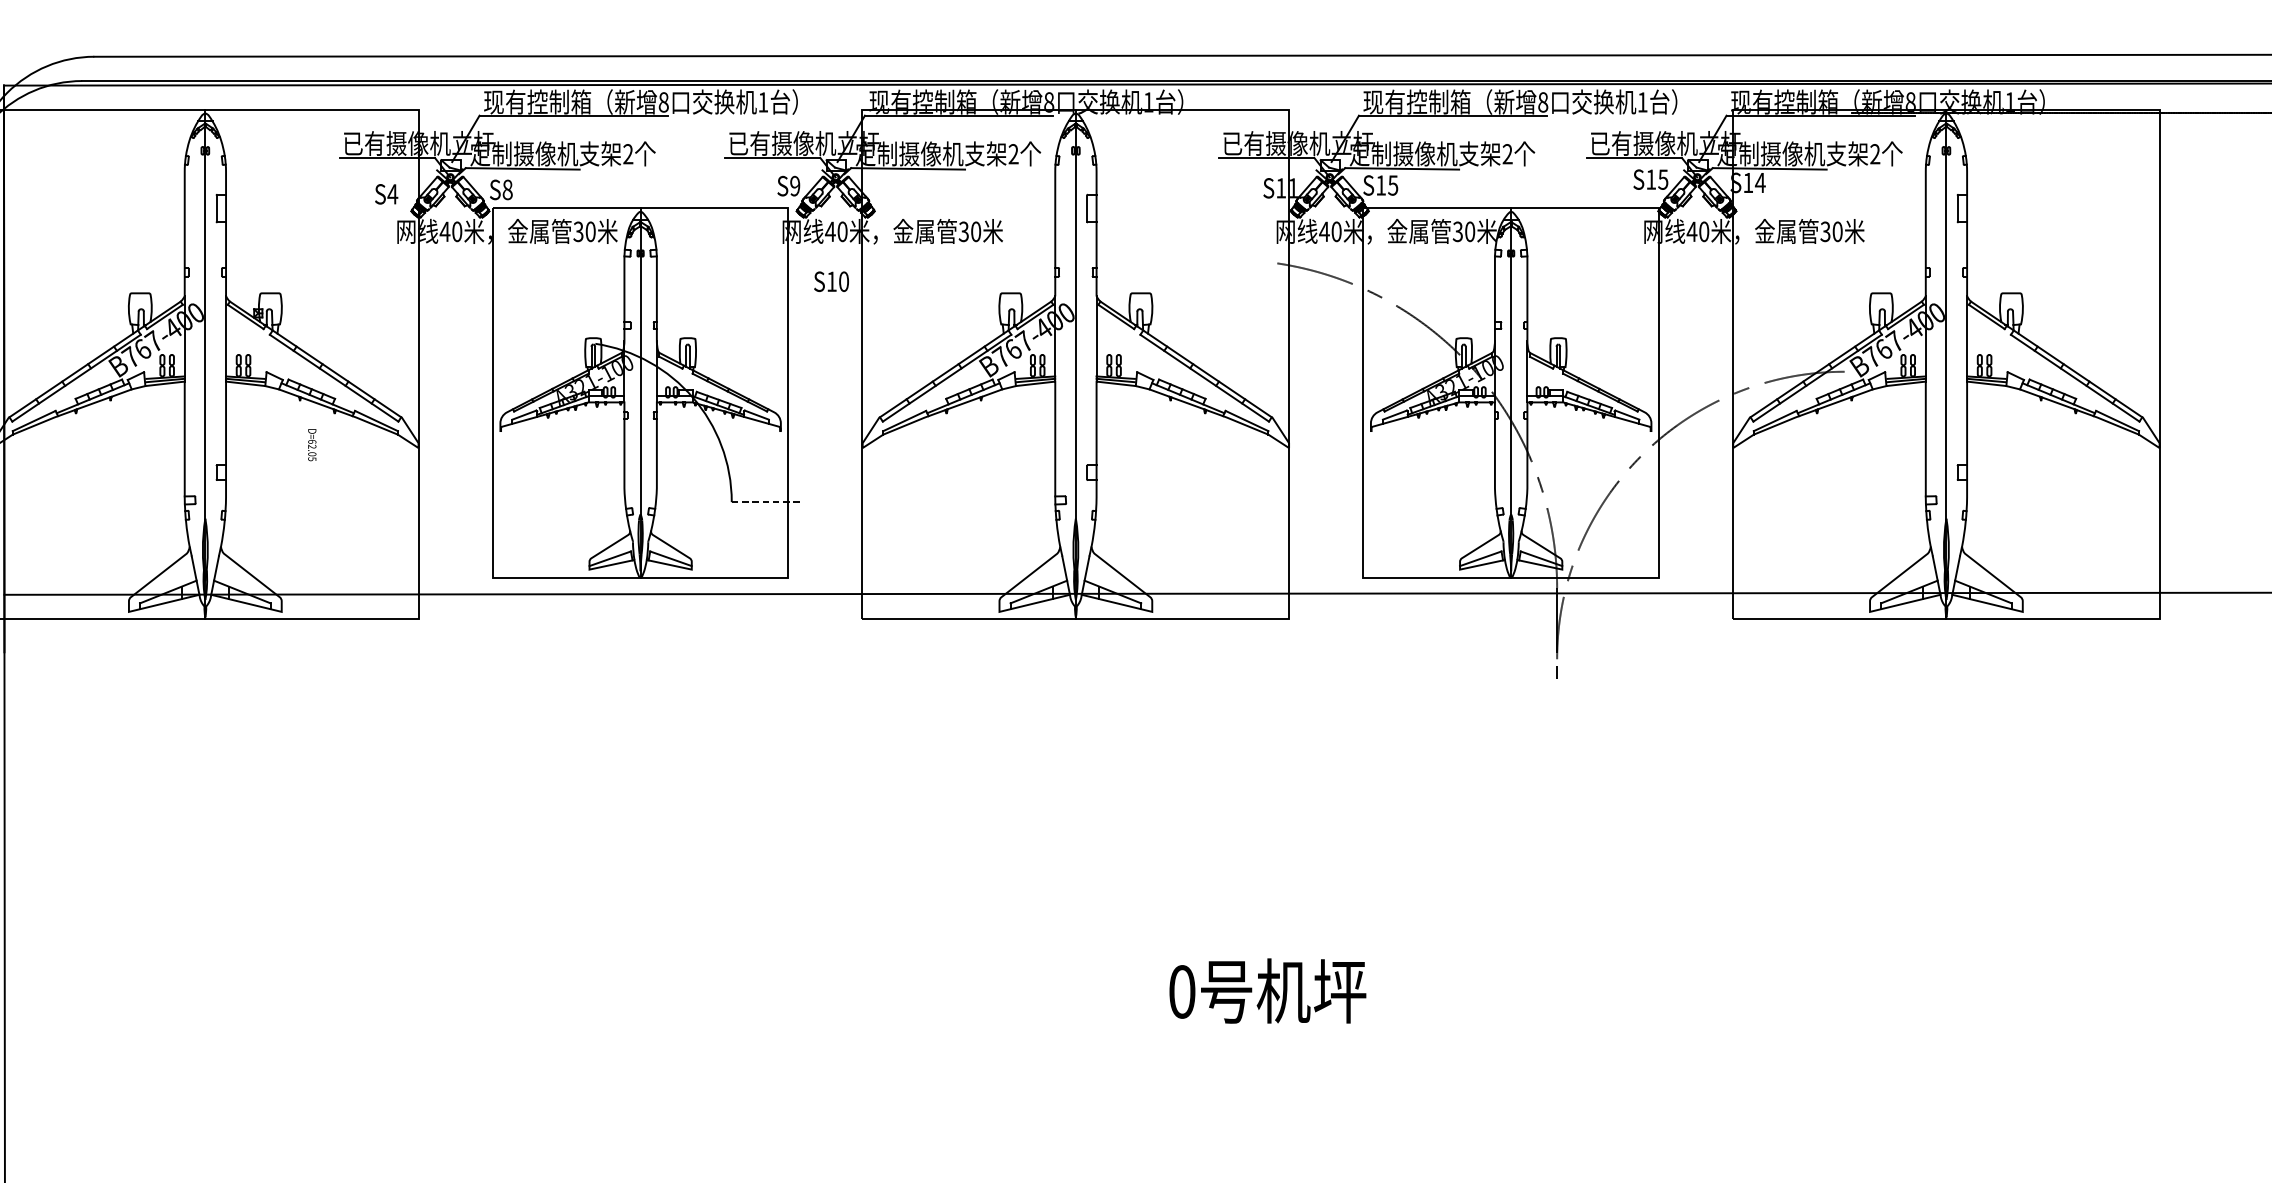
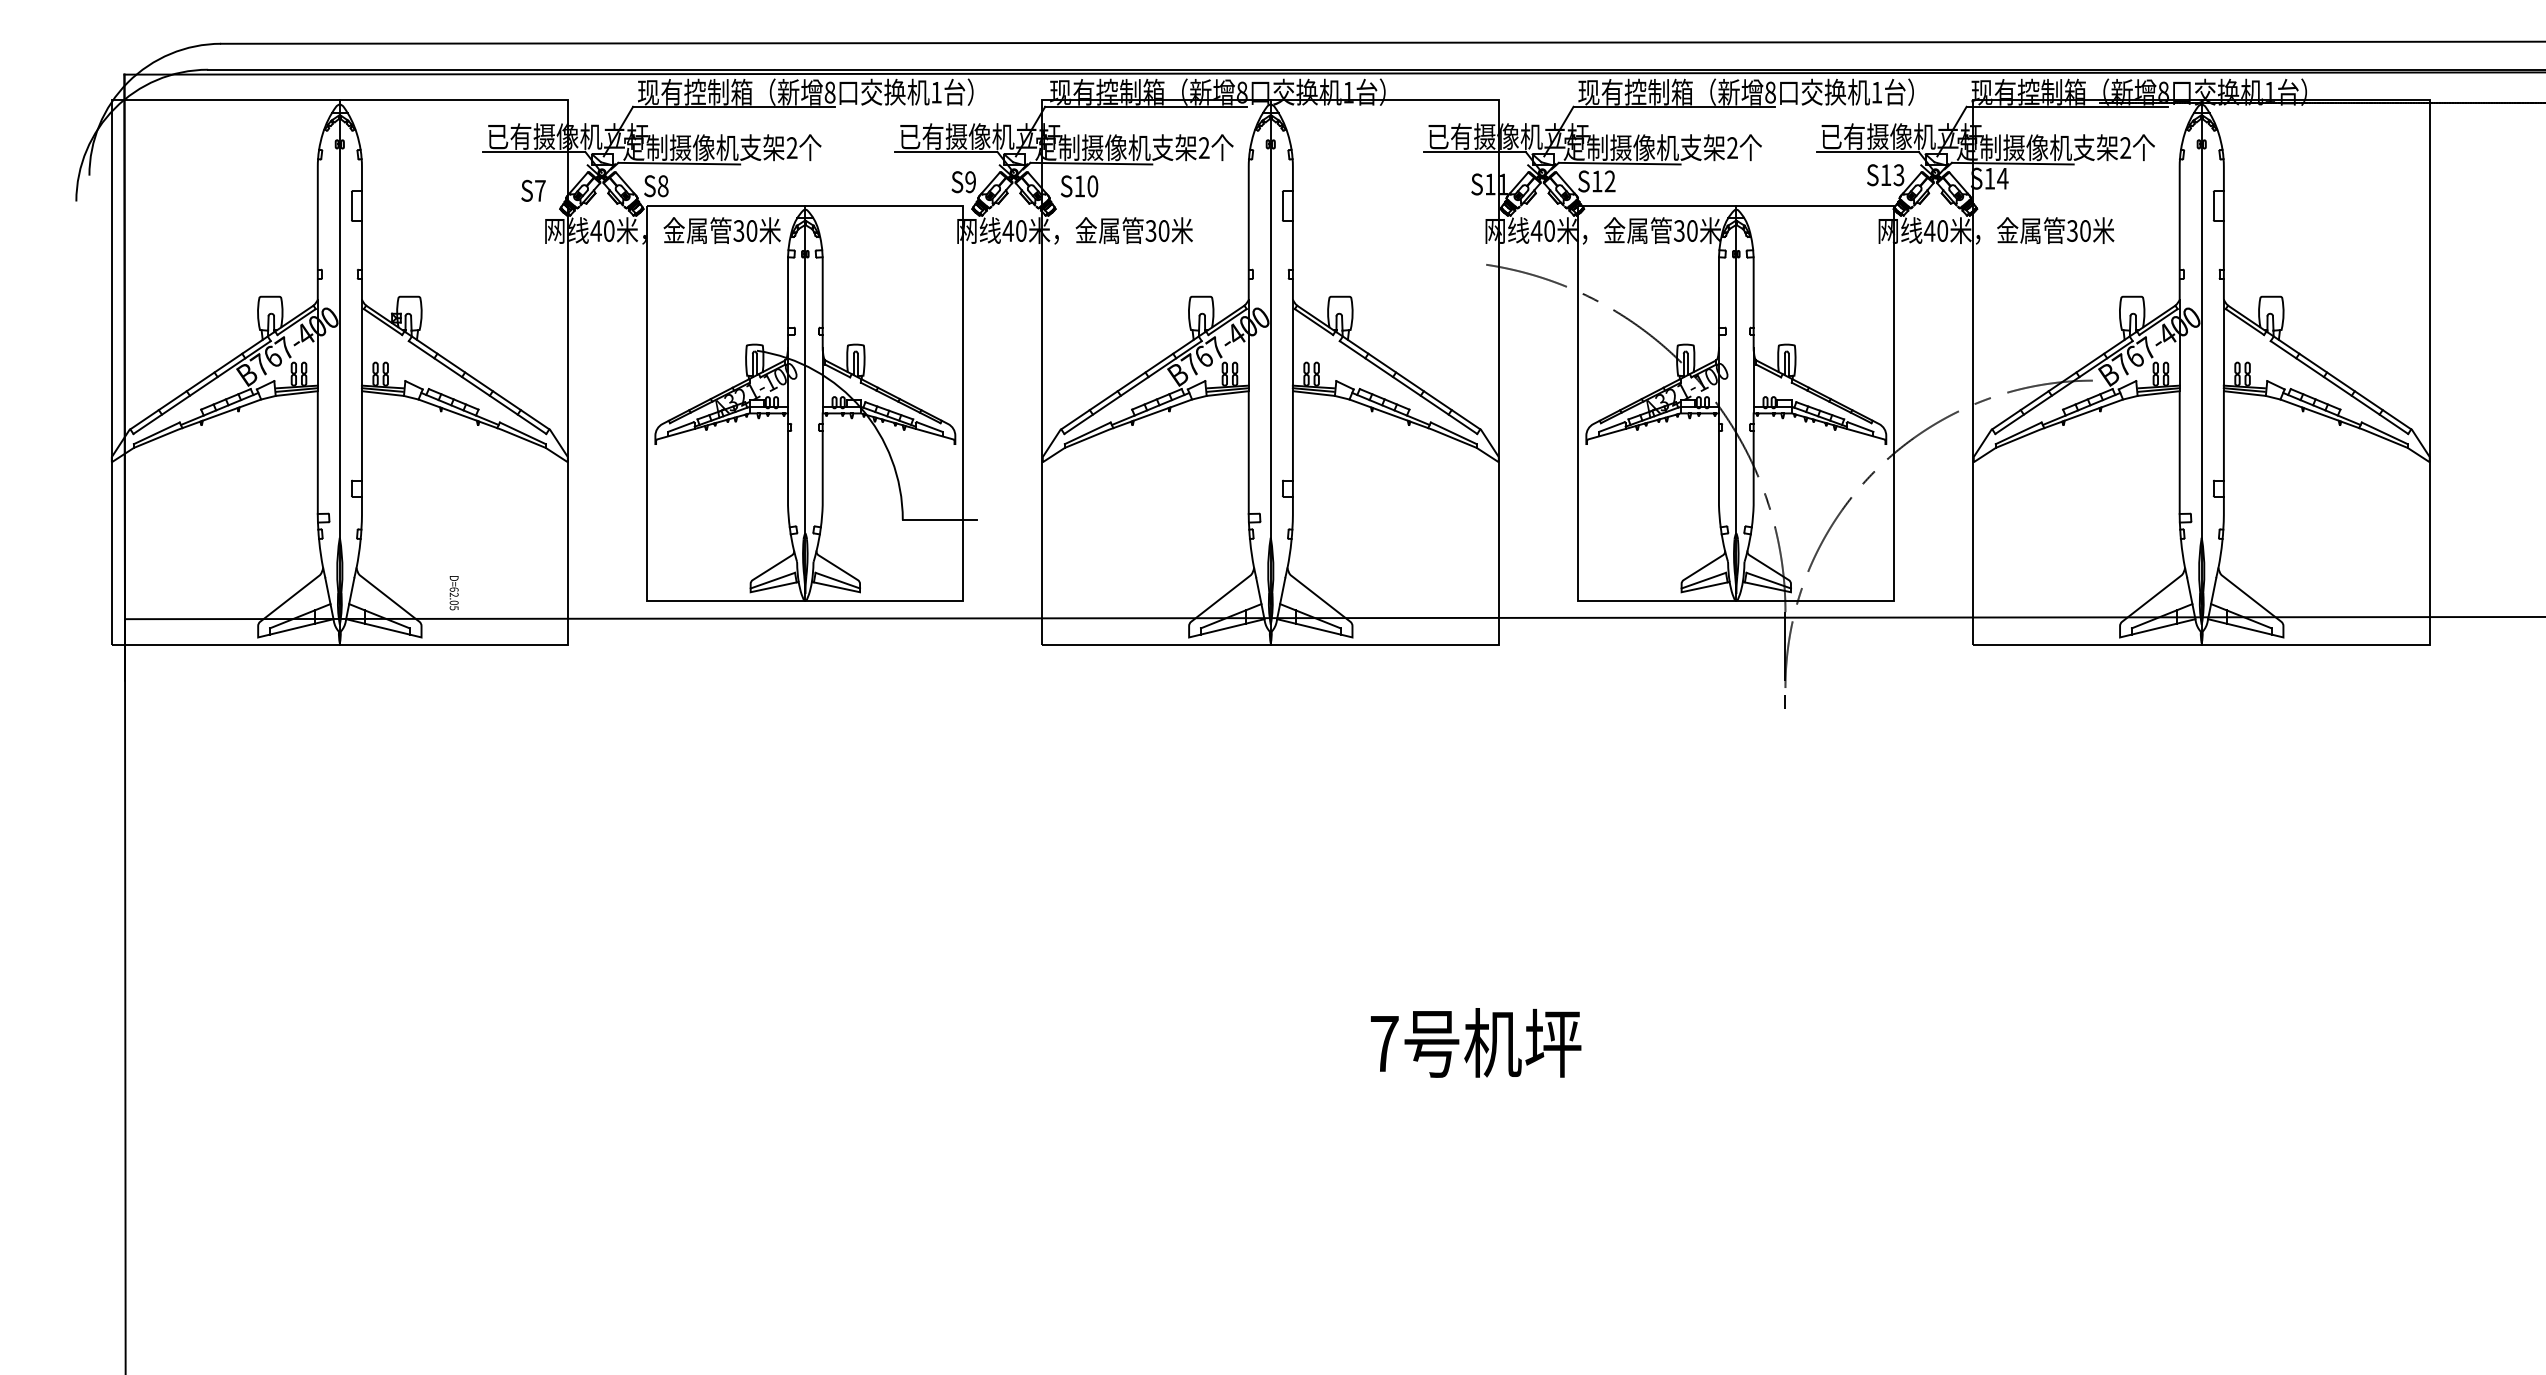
text: (1663, 178) -> (1899, 174), S15 -> S13
text: (1392, 185) -> (1609, 181), S15 -> S12
text: (392, 193) -> (540, 190), S4 -> S7
text: (831, 281) -> (1079, 186), moved
text: (311, 445) -> (453, 593), moved
line: (767, 502) -> (940, 520), dashed -> solid
text: (1182, 991) -> (1384, 1043), 0 -> 7

